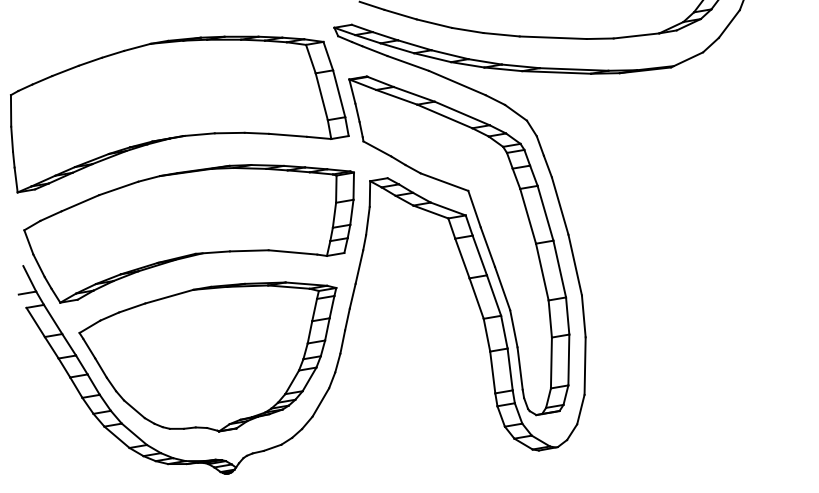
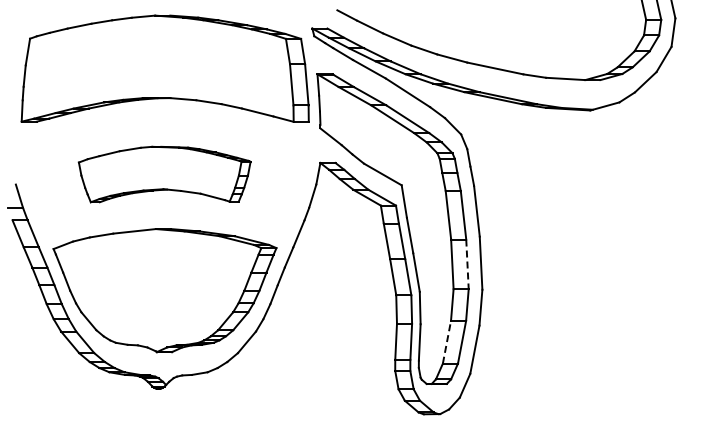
part: (192, 225) -> (164, 174), size x0.6
line: (559, 269) -> (467, 264), solid -> dashed
line: (550, 363) -> (446, 342), solid -> dashed

